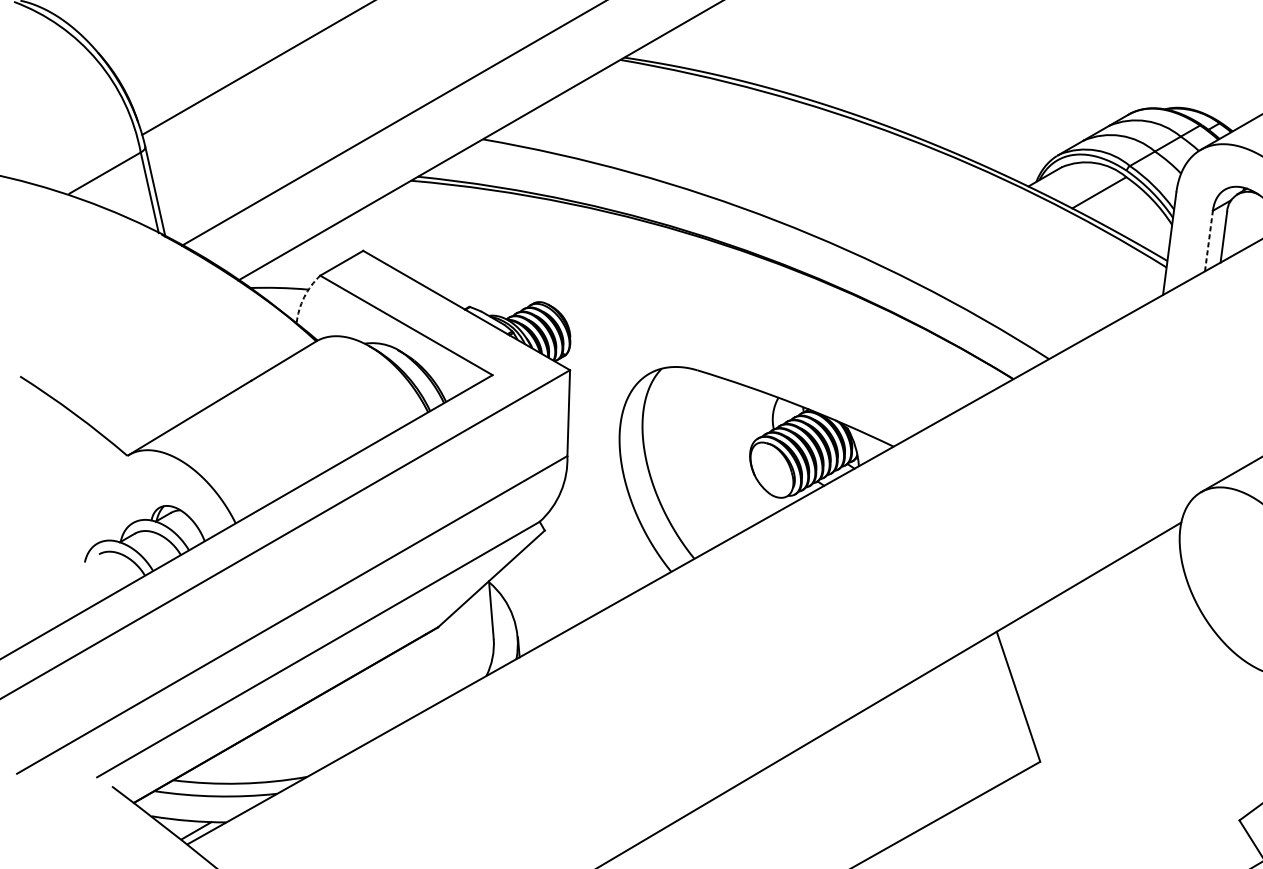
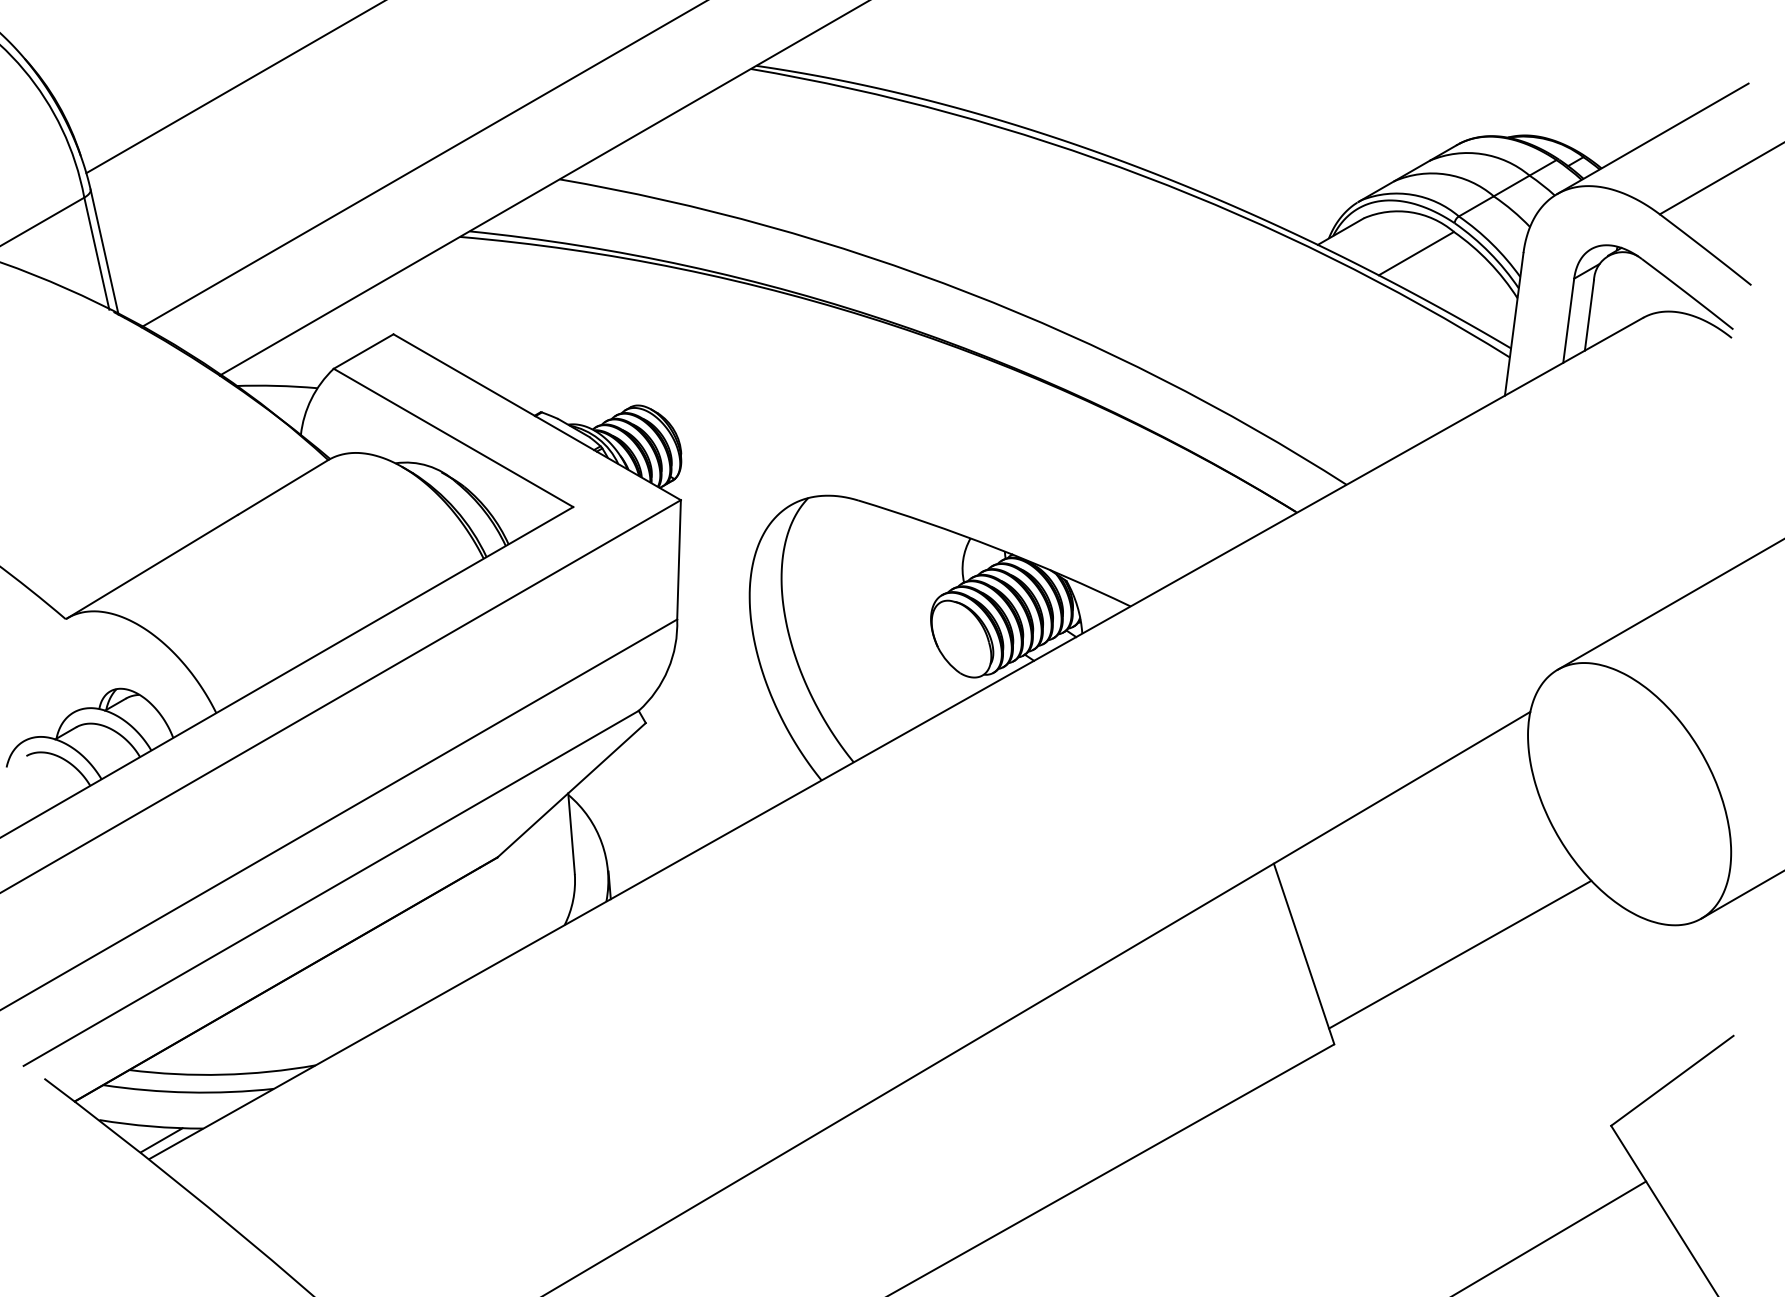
line: (1208, 240) -> (1568, 320), dashed -> solid
arc: (304, 297) -> (311, 399), dashed -> solid
line: (1131, 697) -> (1460, 954), added

